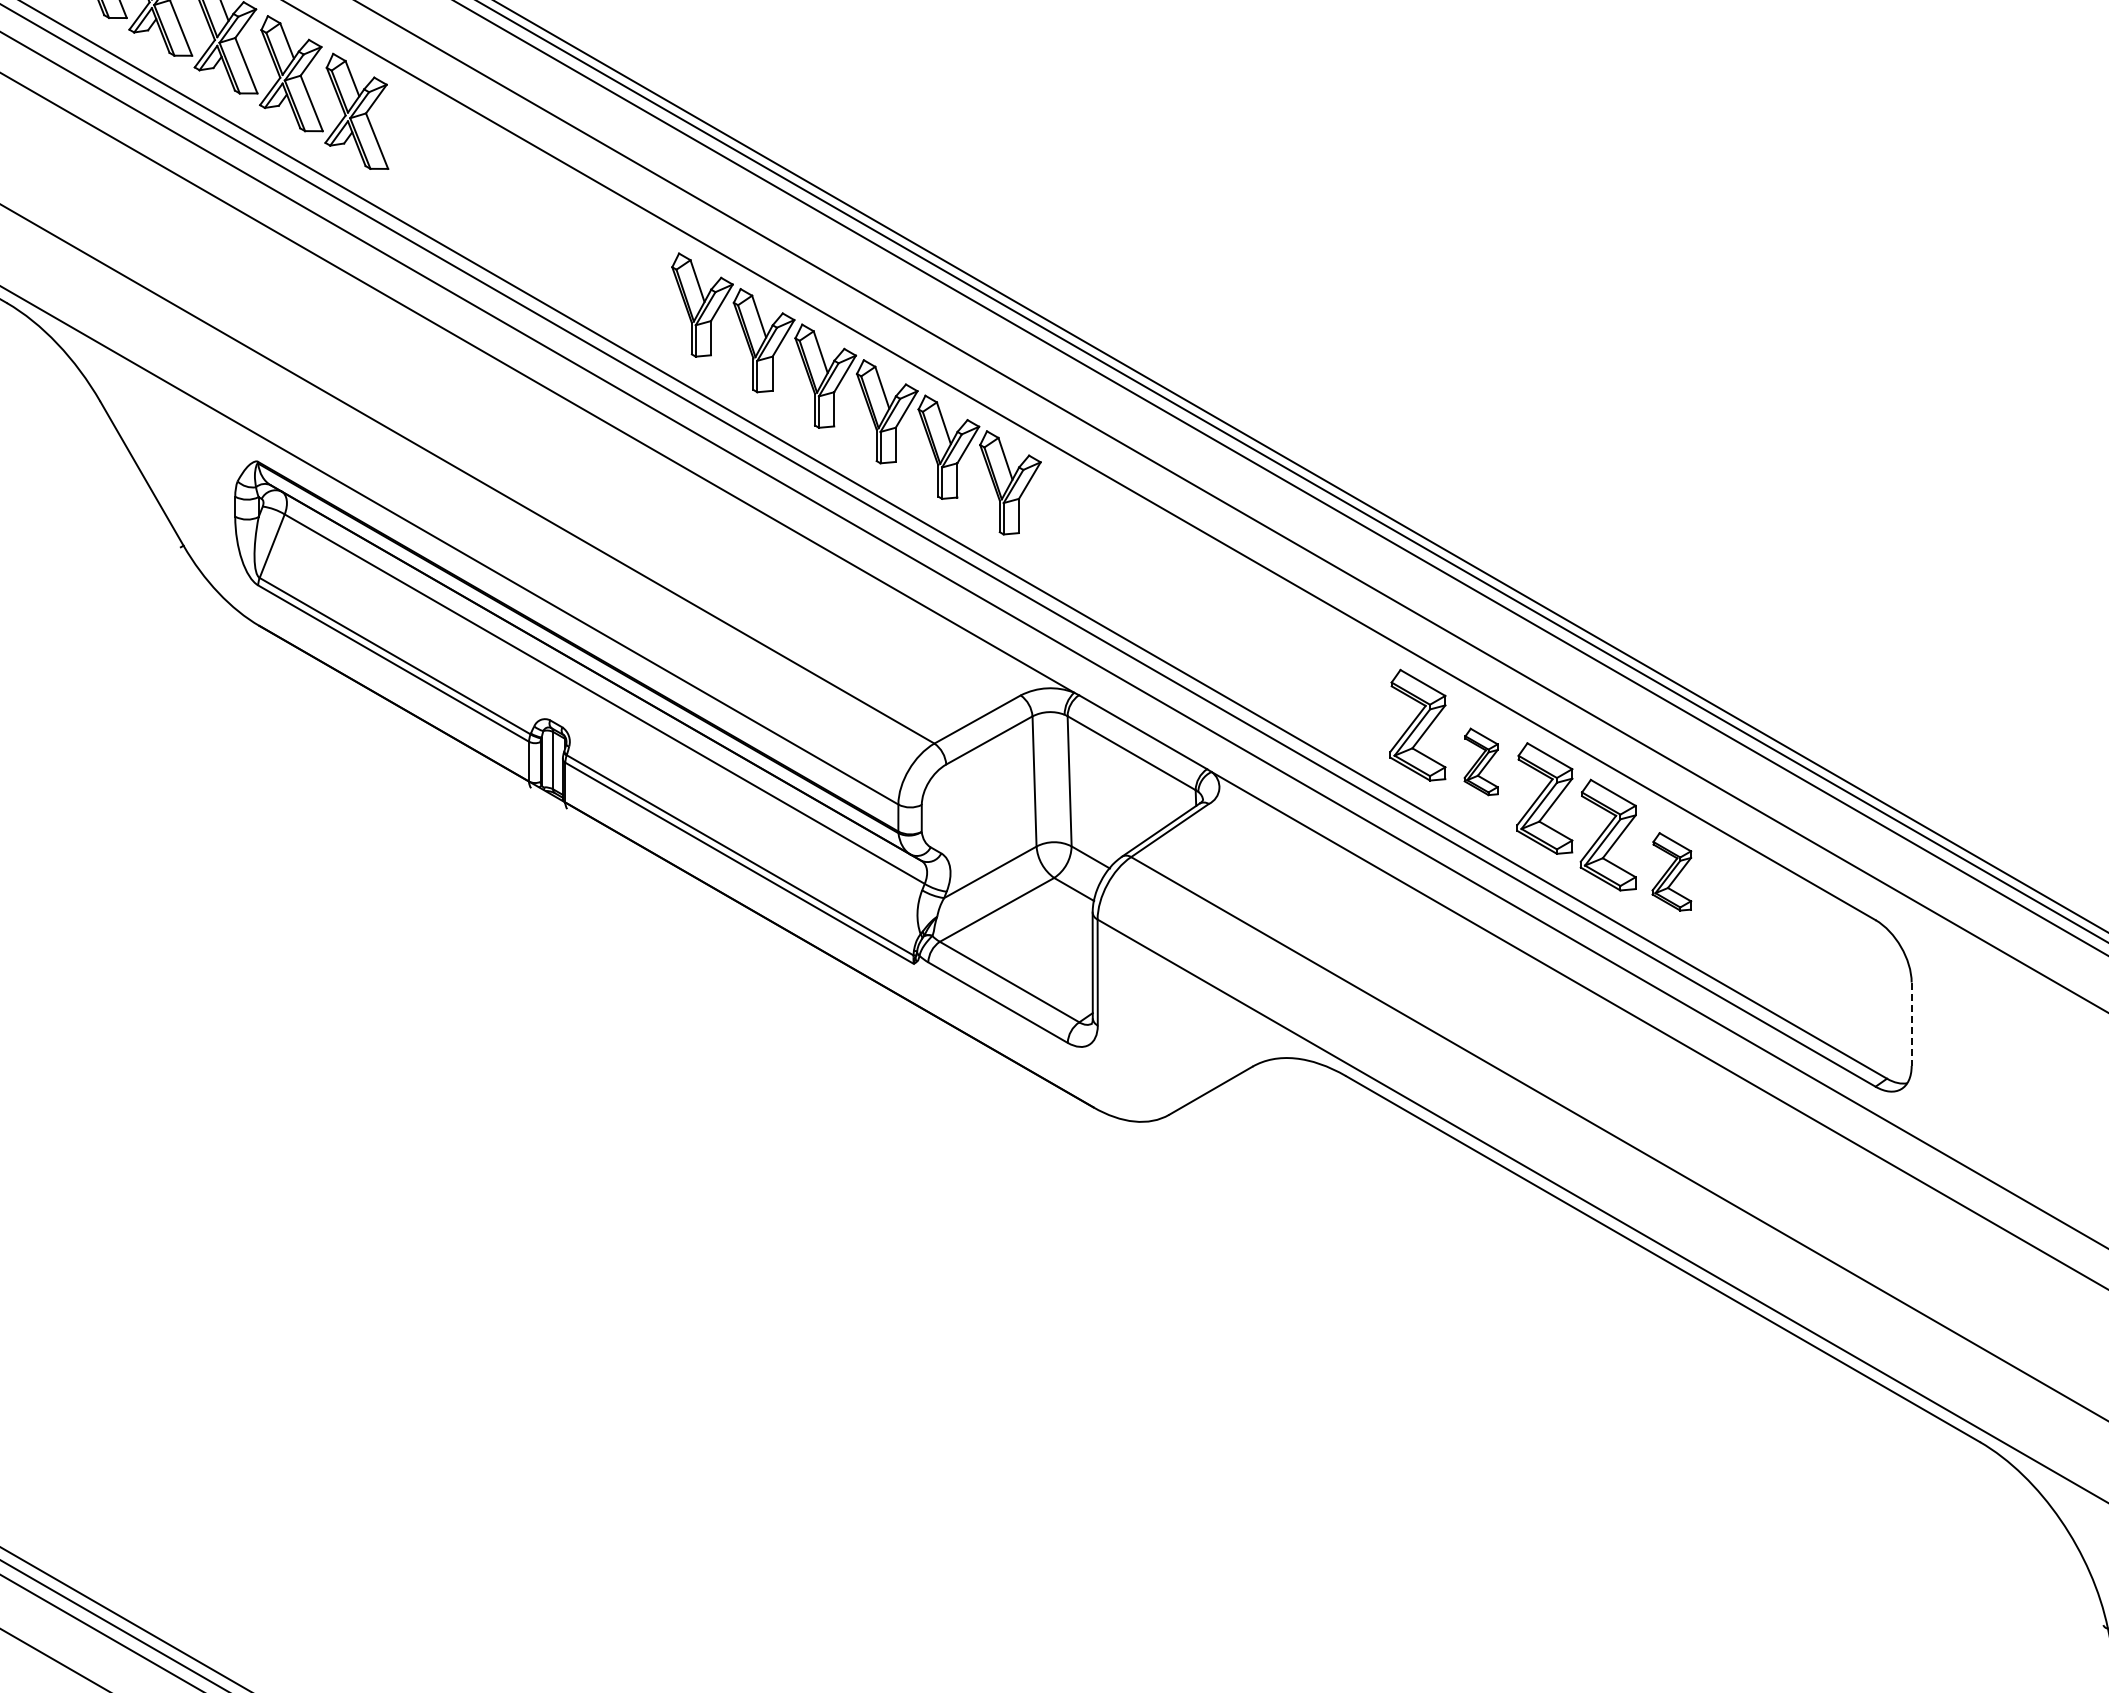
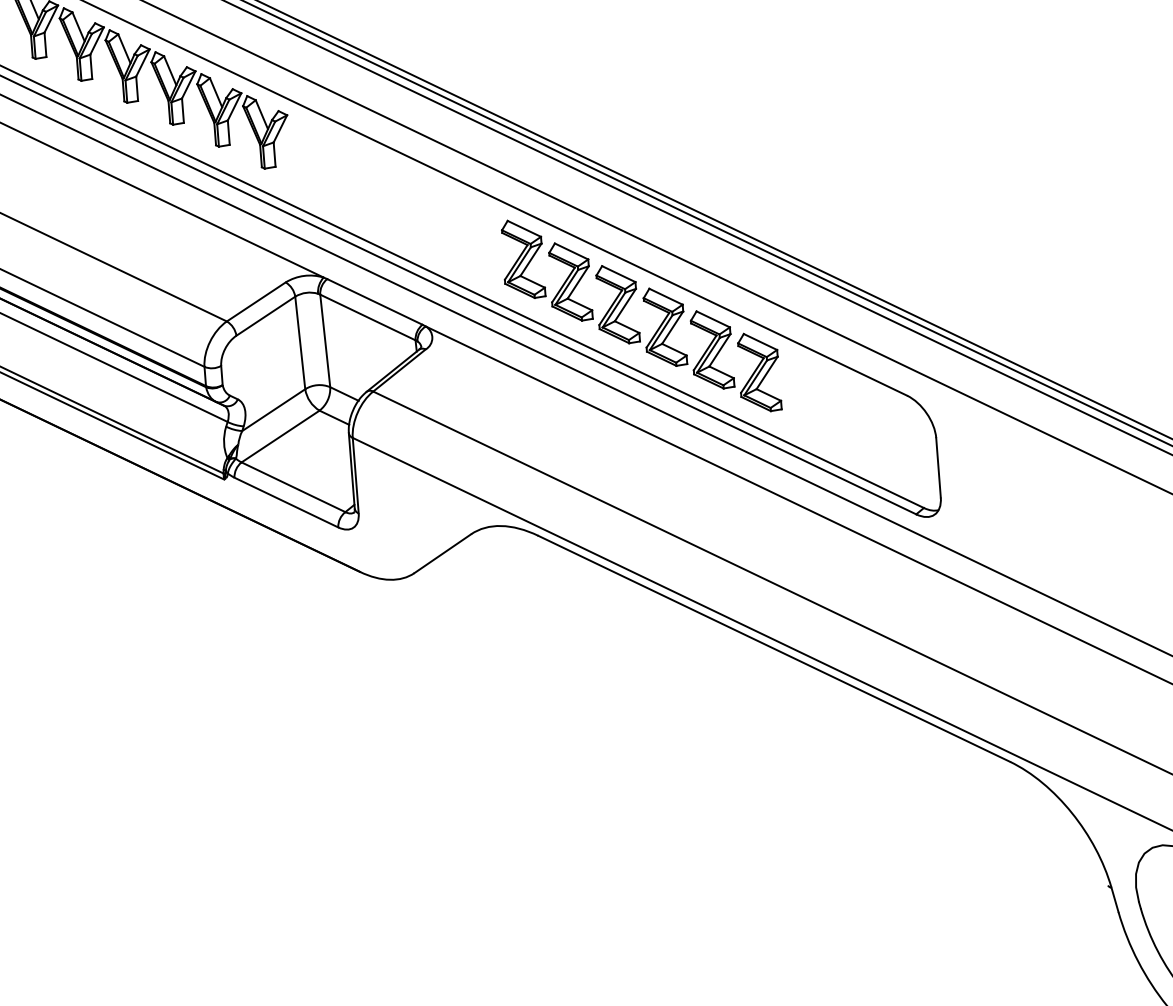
part: (1353, 688) -> (522, 259), added
part: (1480, 761) -> (616, 304), size x1.67
part: (1671, 871) -> (759, 372), size x1.43
line: (1911, 1024) -> (938, 468), dashed -> solid

